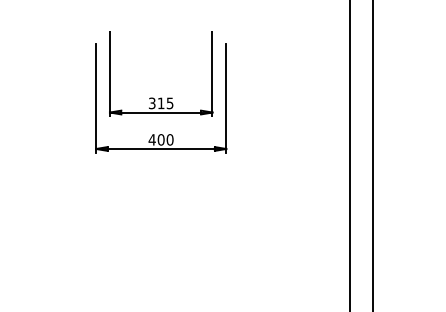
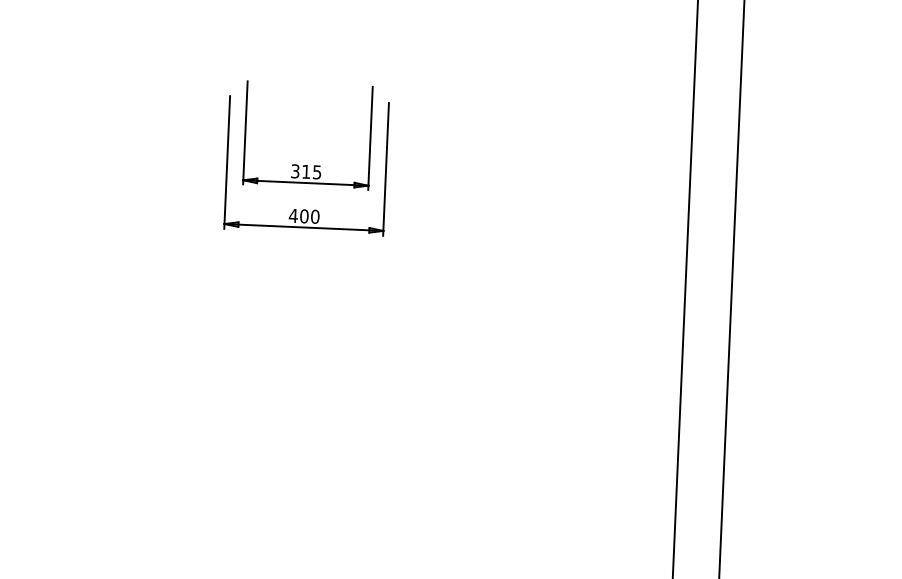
part: (161, 92) -> (307, 158), size x0.6

